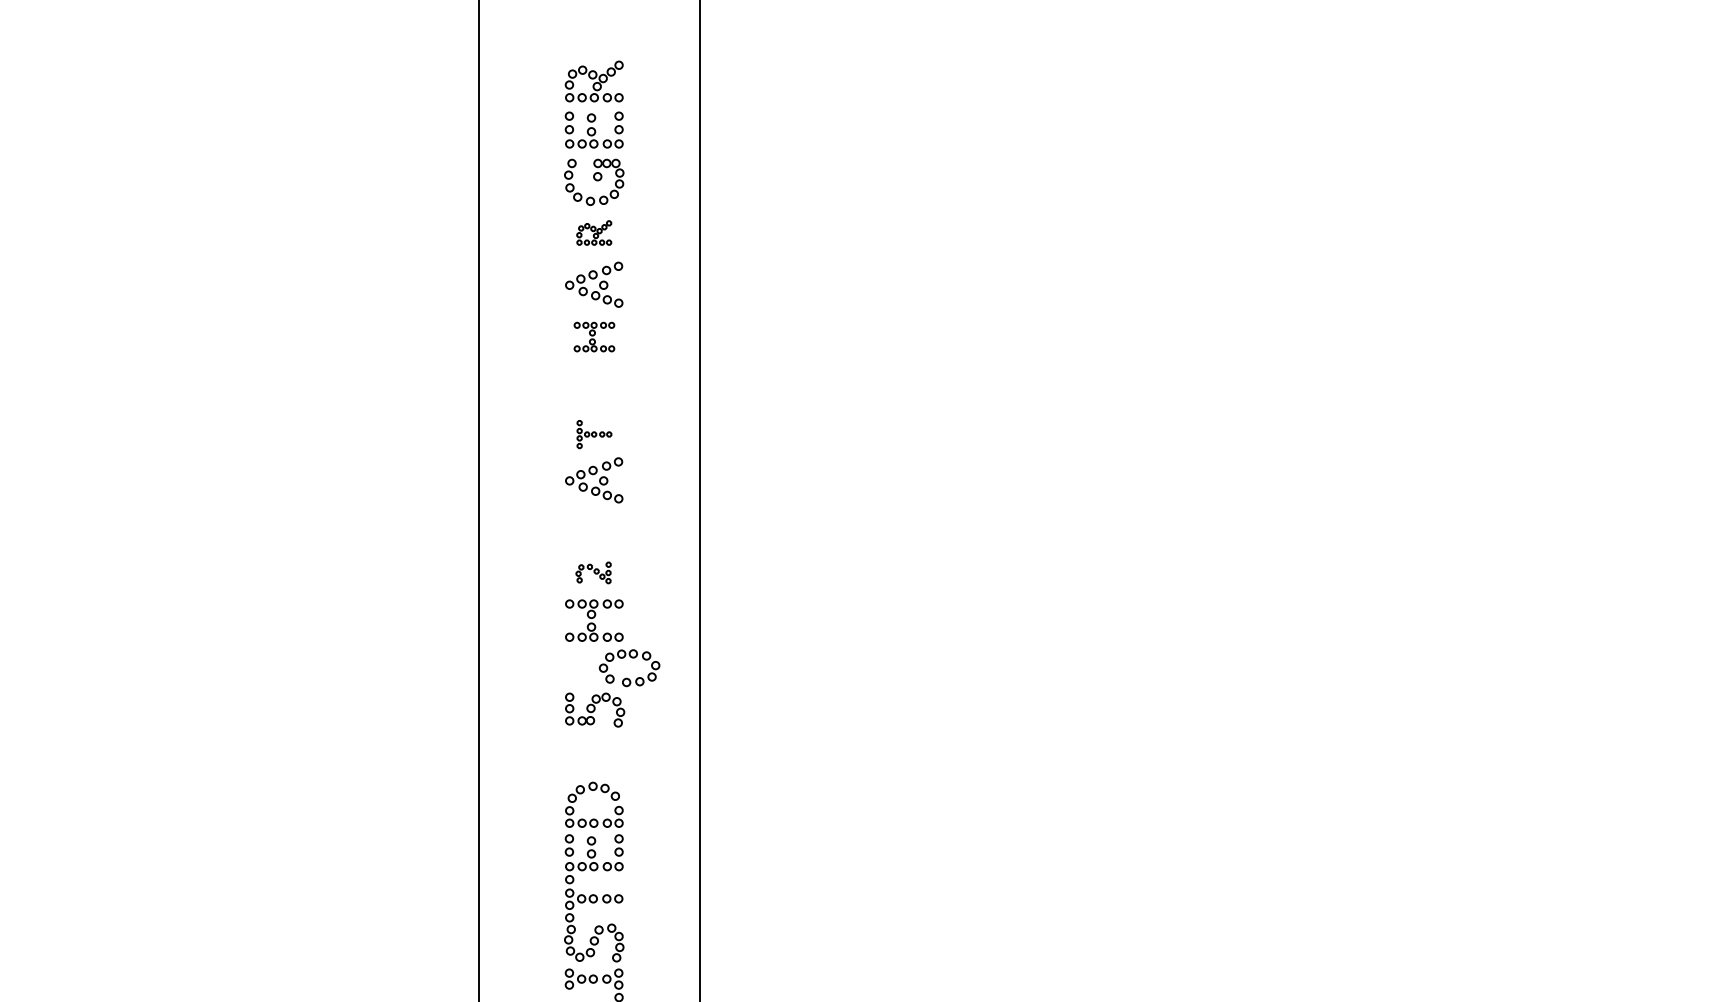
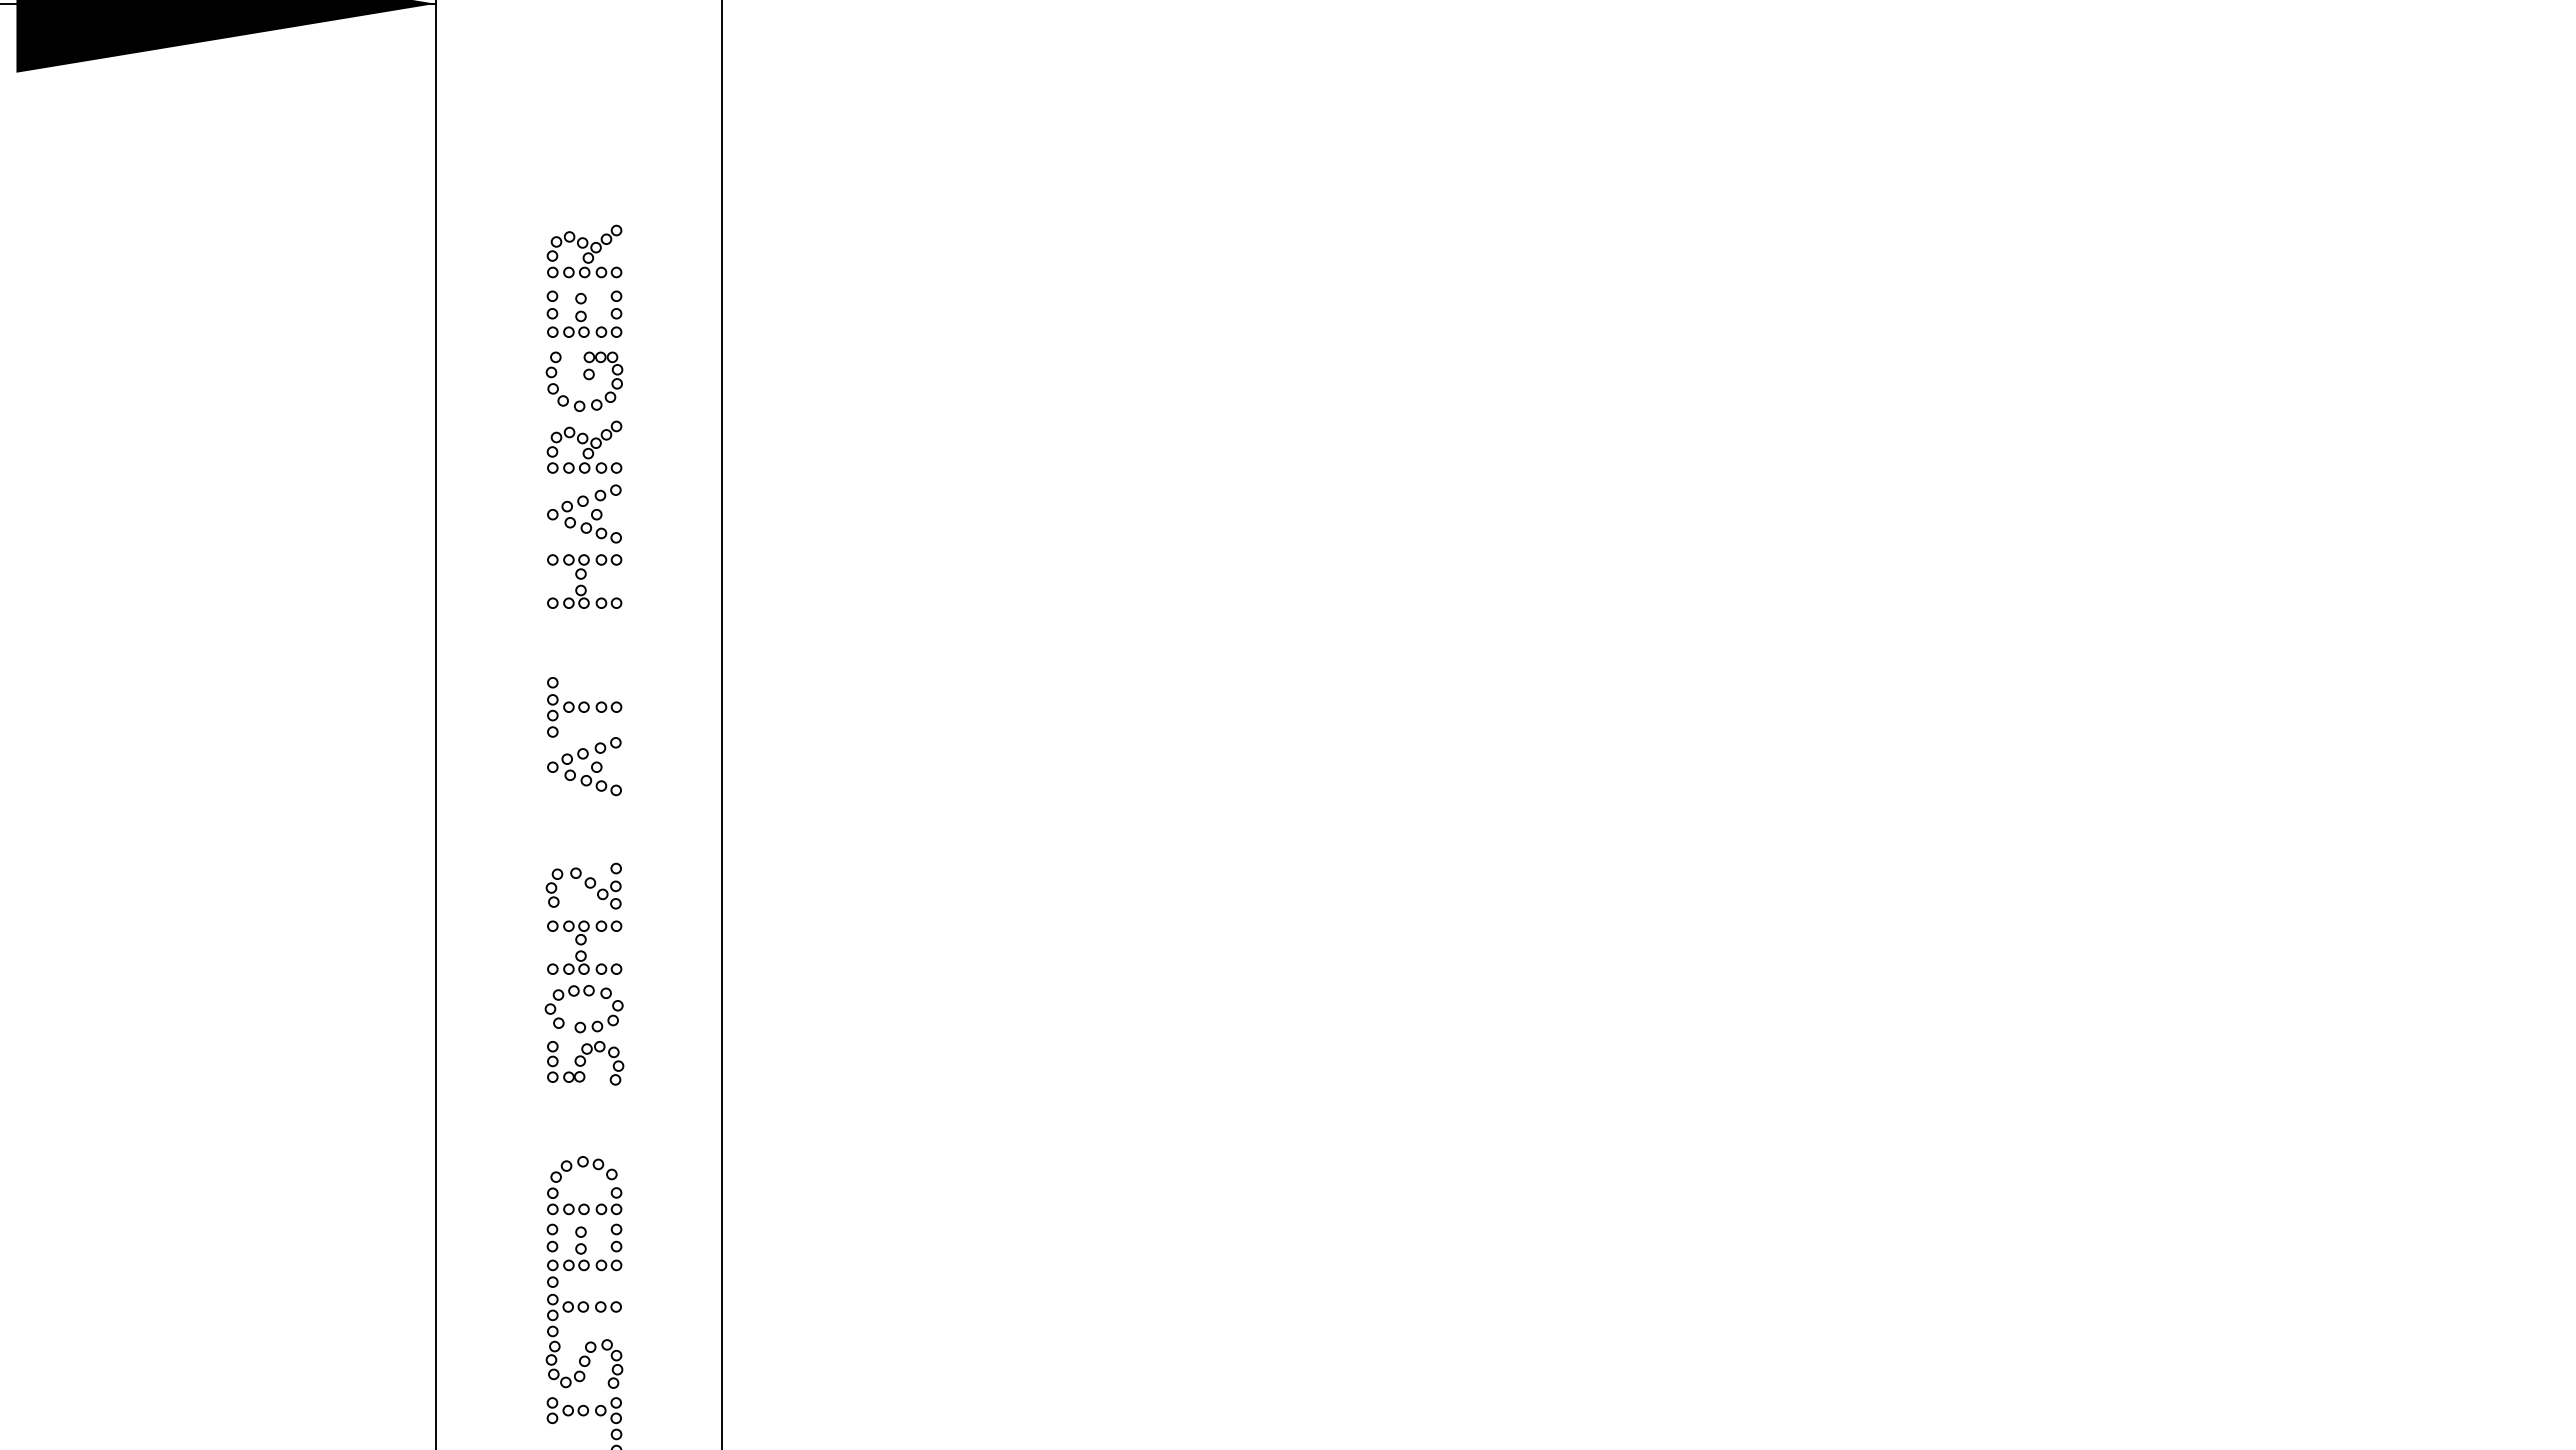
part: (594, 232) -> (584, 446), size x1.67
part: (594, 337) -> (584, 581), size x1.43
part: (594, 434) -> (584, 707), size x1.67
part: (593, 572) -> (583, 885), size x1.67
part: (626, 677) -> (580, 1021), moved

